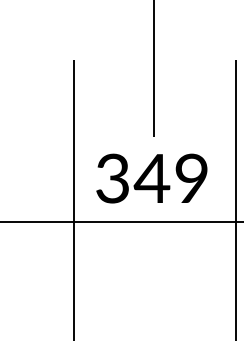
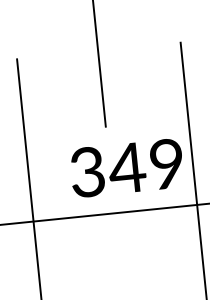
text: (151, 178) -> (126, 168), moved

